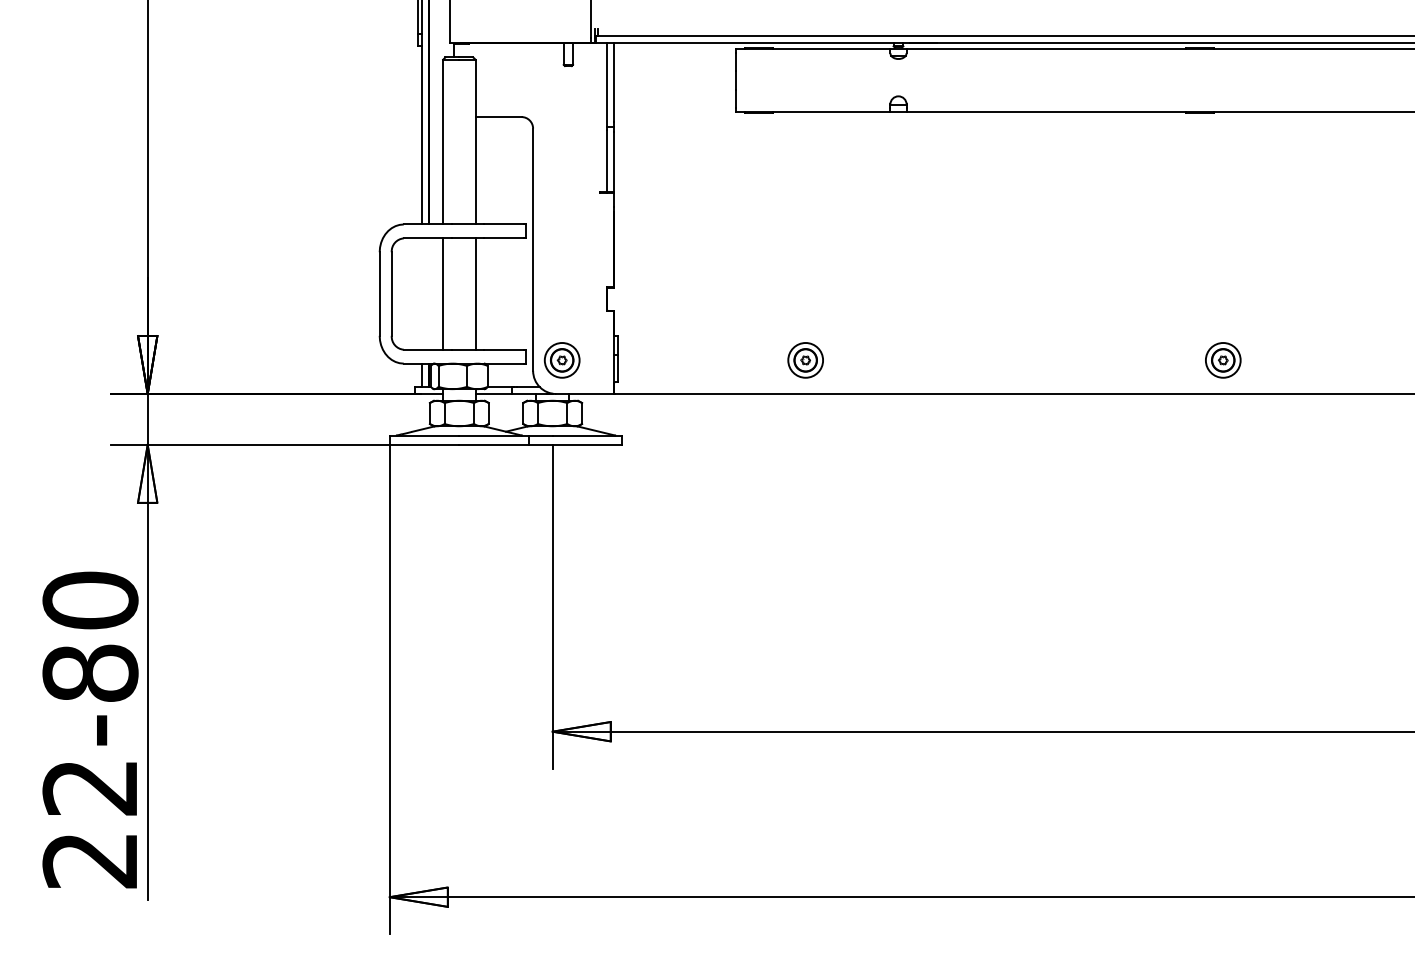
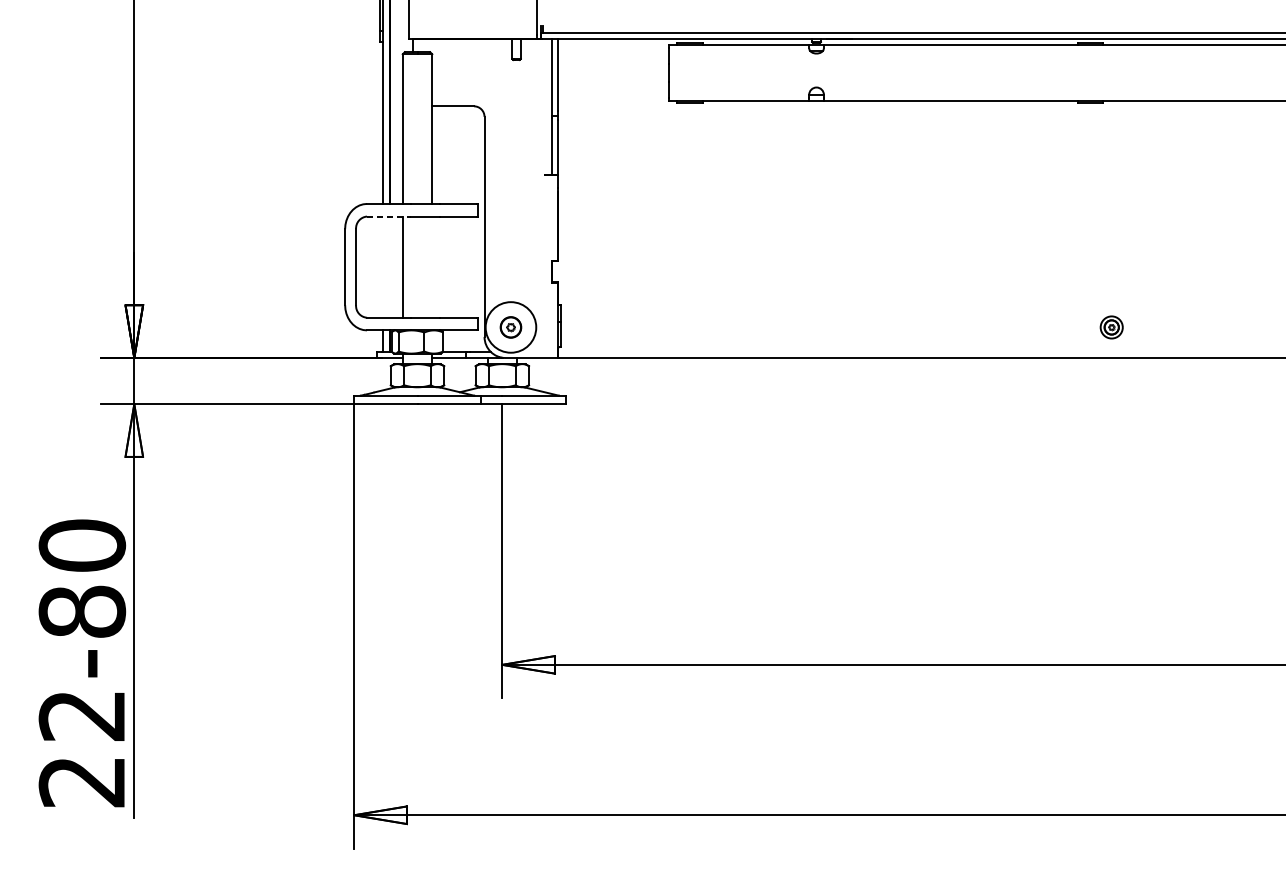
line: (428, 238) -> (389, 216), solid -> dashed
line: (475, 293) -> (432, 266), removed
circle: (561, 360) -> (510, 327), size x1.6
part: (805, 360) -> (732, 327), removed
part: (1223, 360) -> (1111, 327), size x0.7

